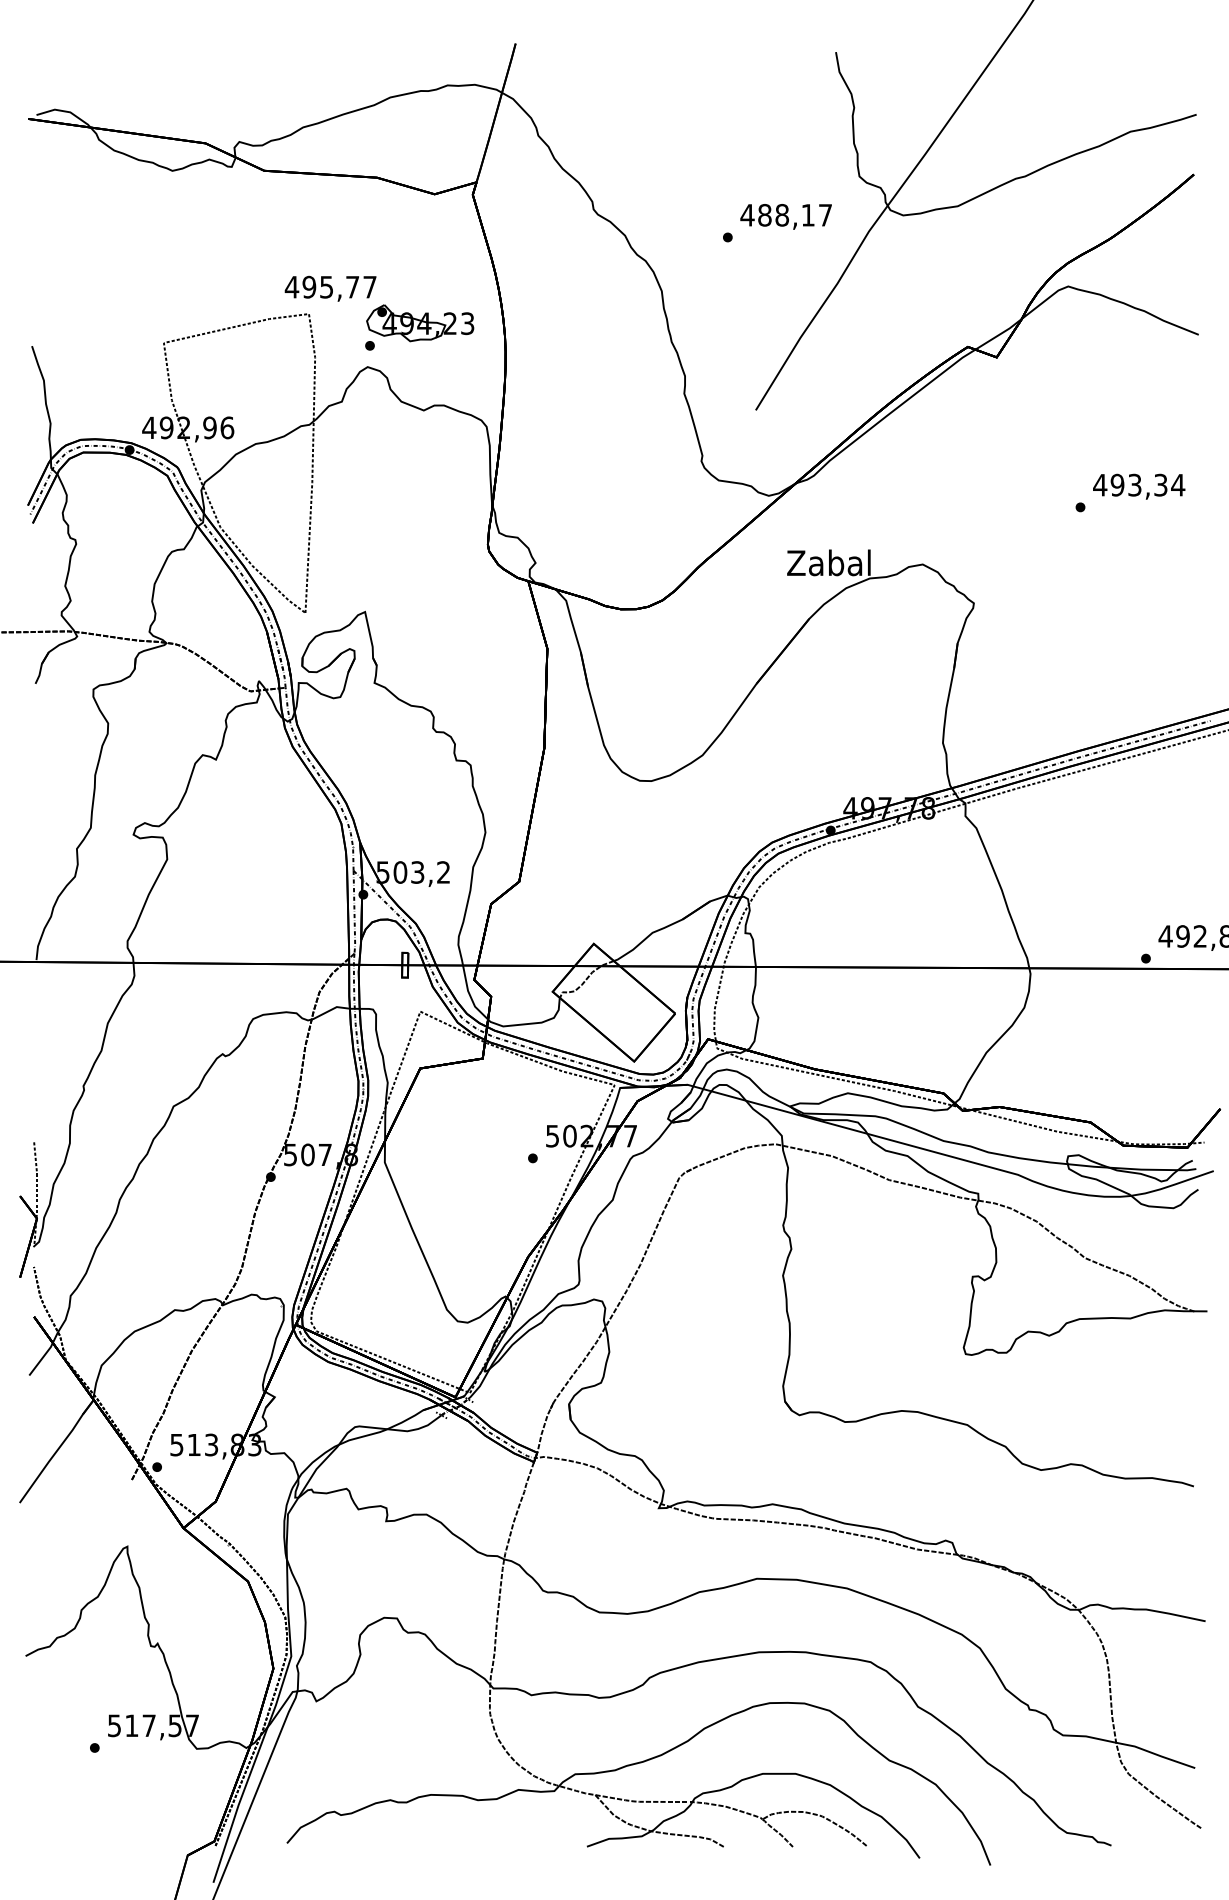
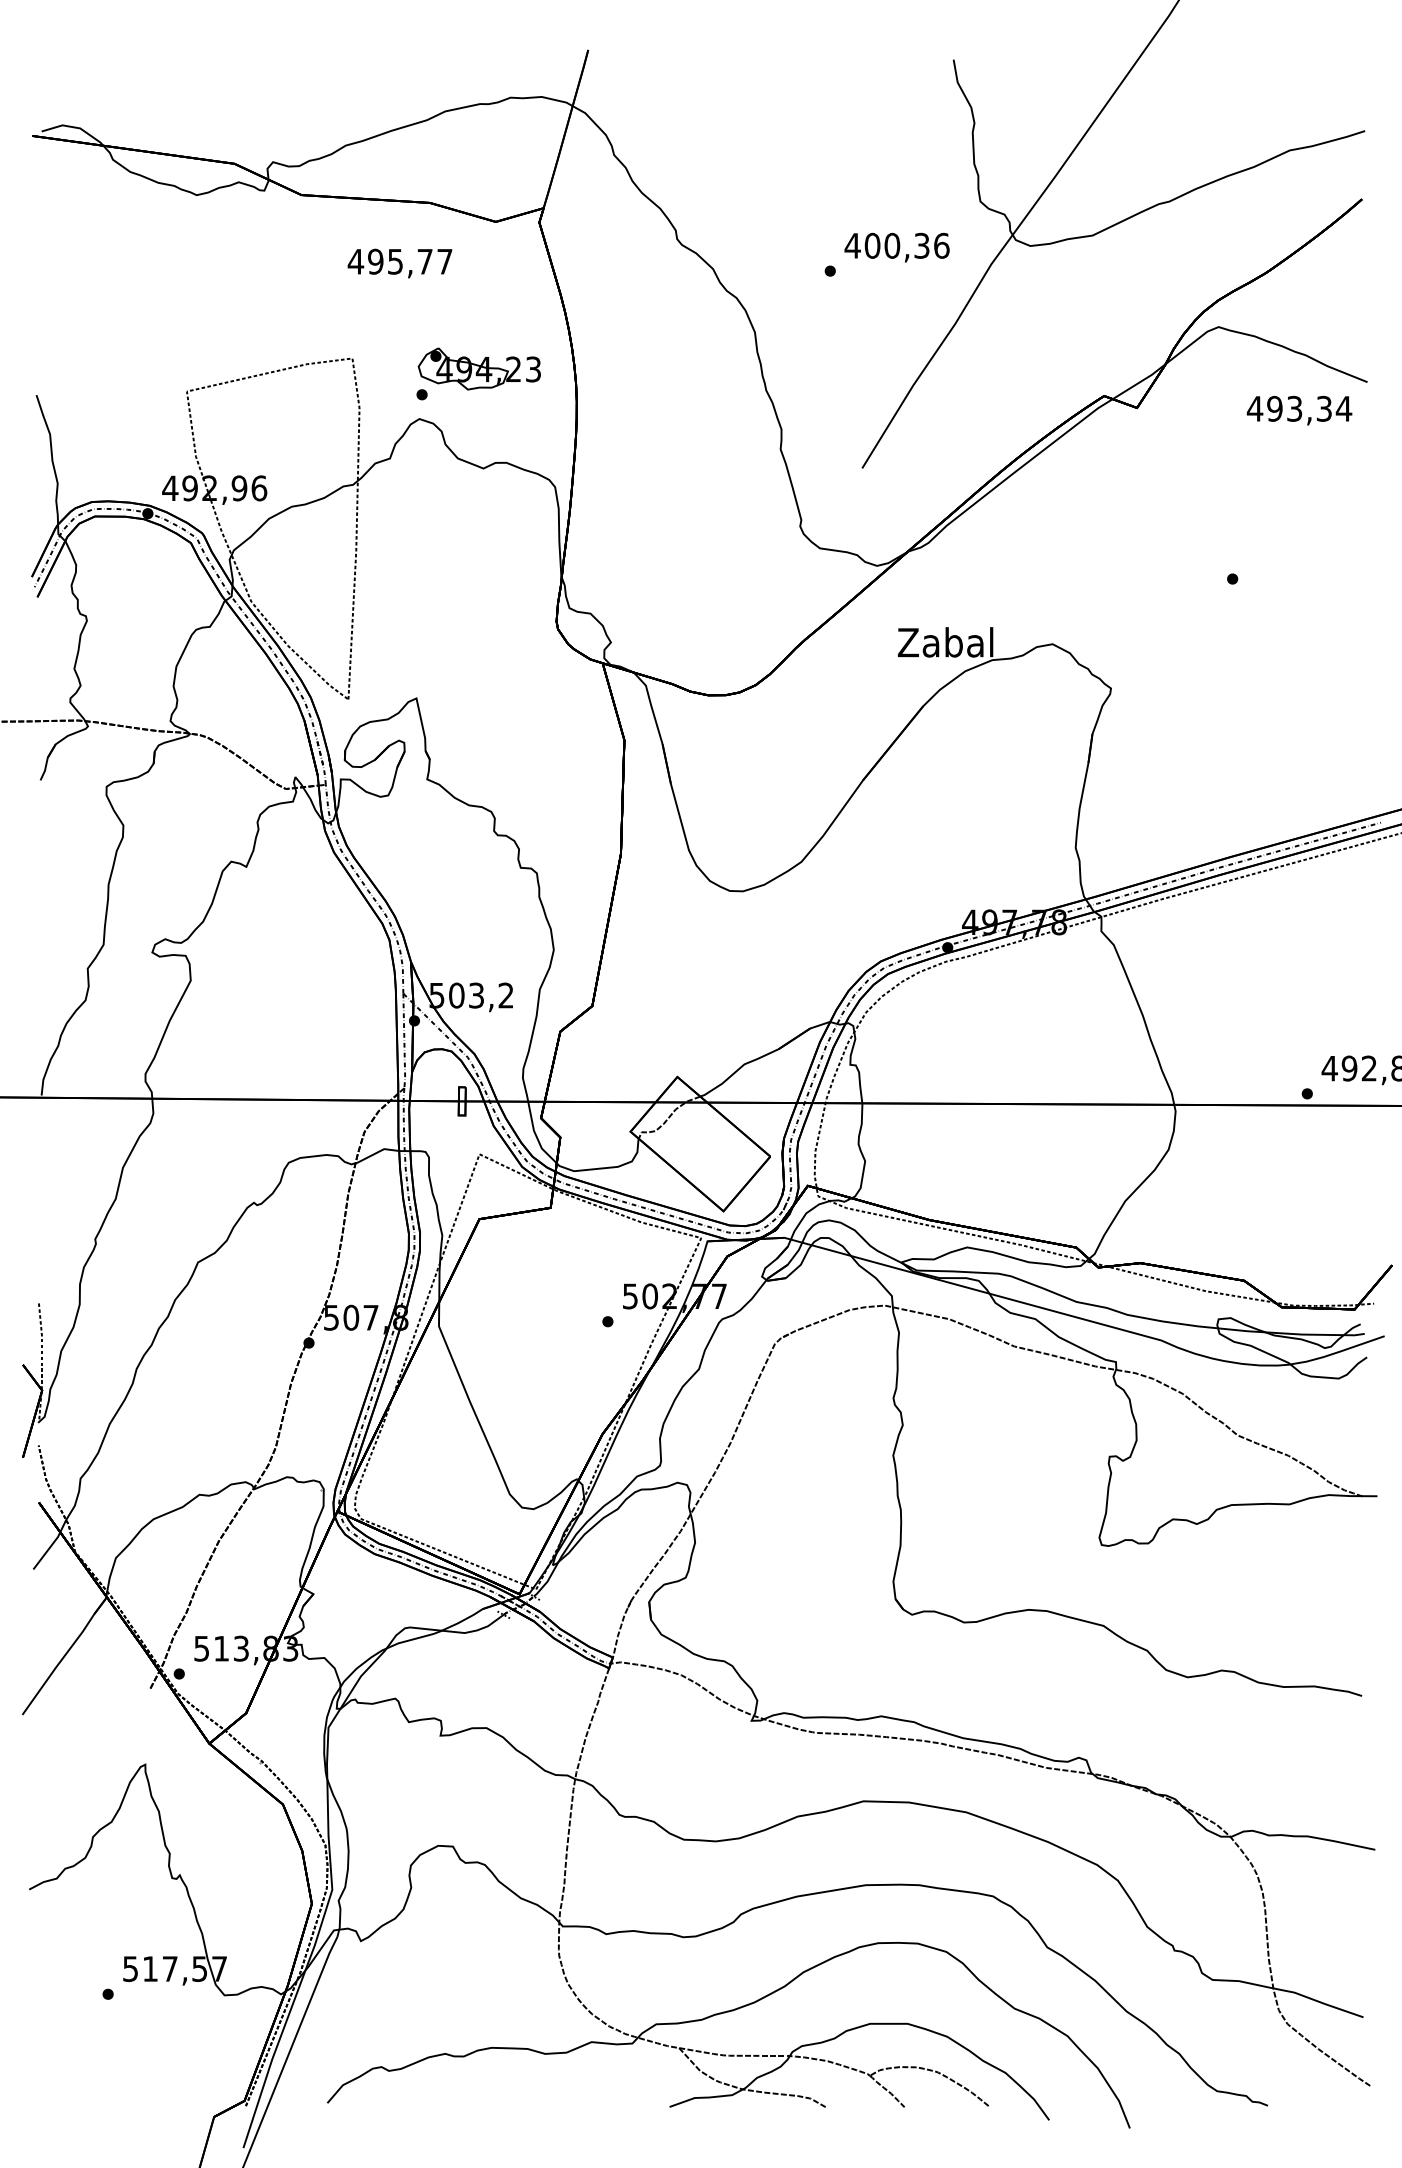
text: (795, 214) -> (907, 244), 488,17 -> 400,36
text: (330, 288) -> (399, 263), moved
text: (1139, 486) -> (1299, 410), moved

